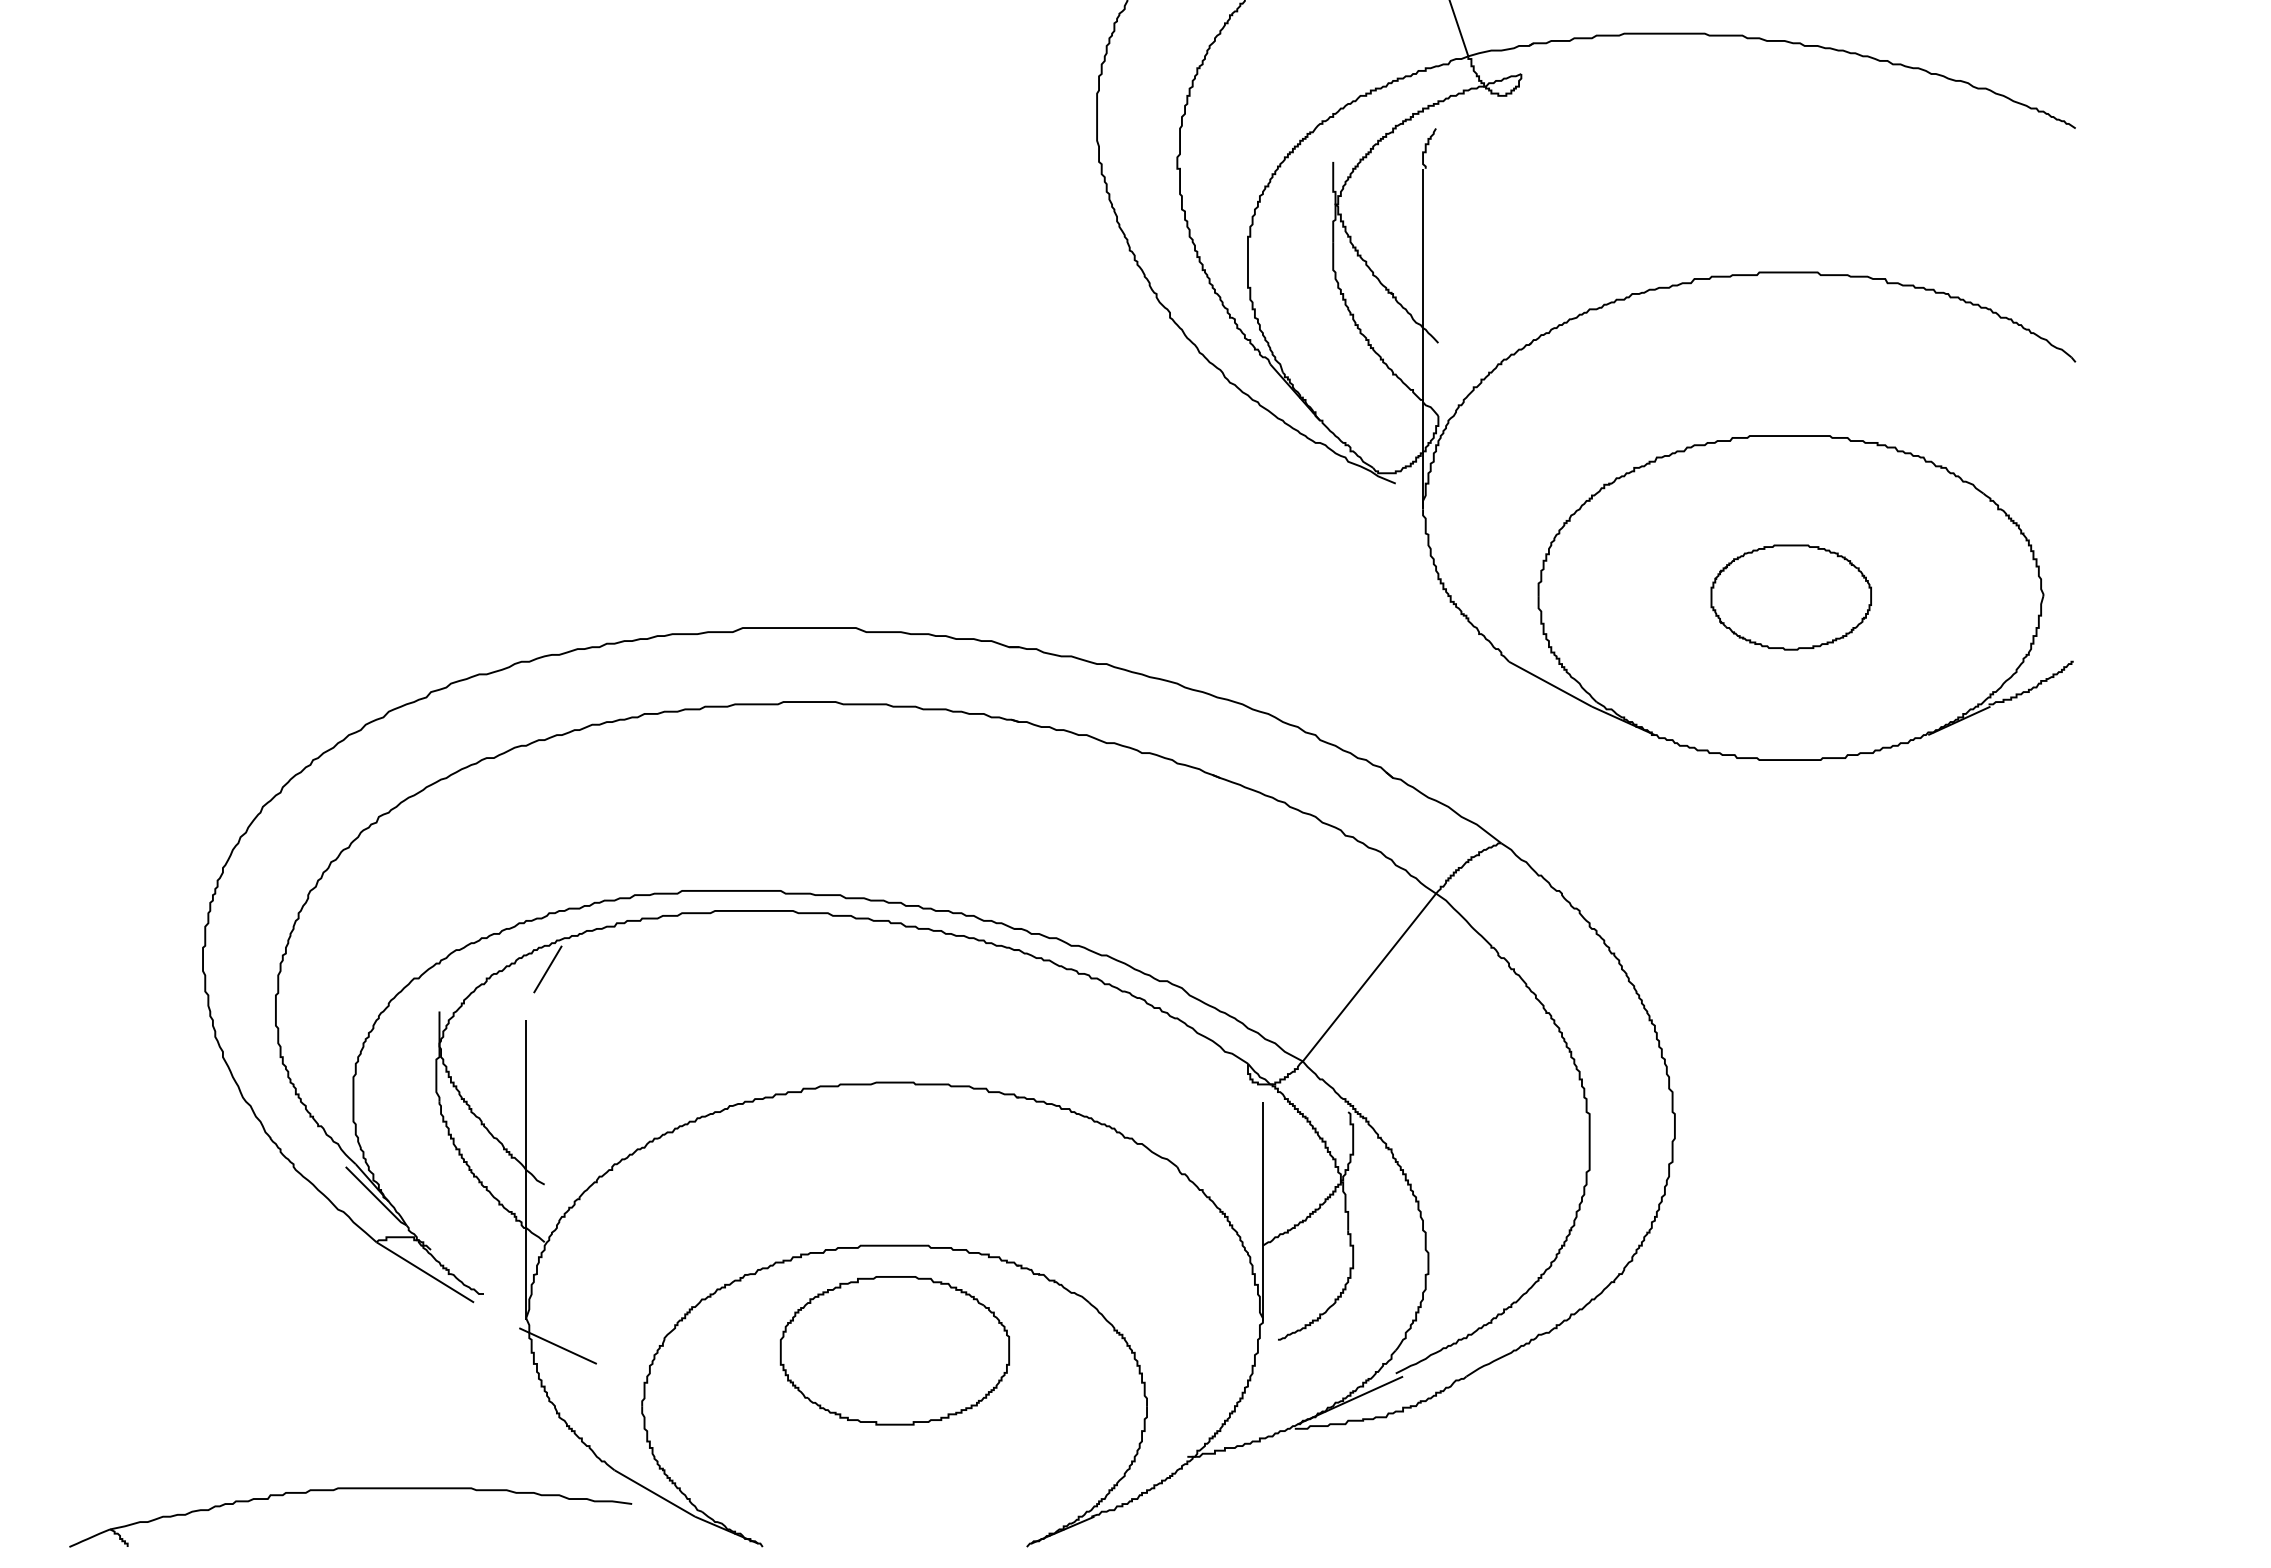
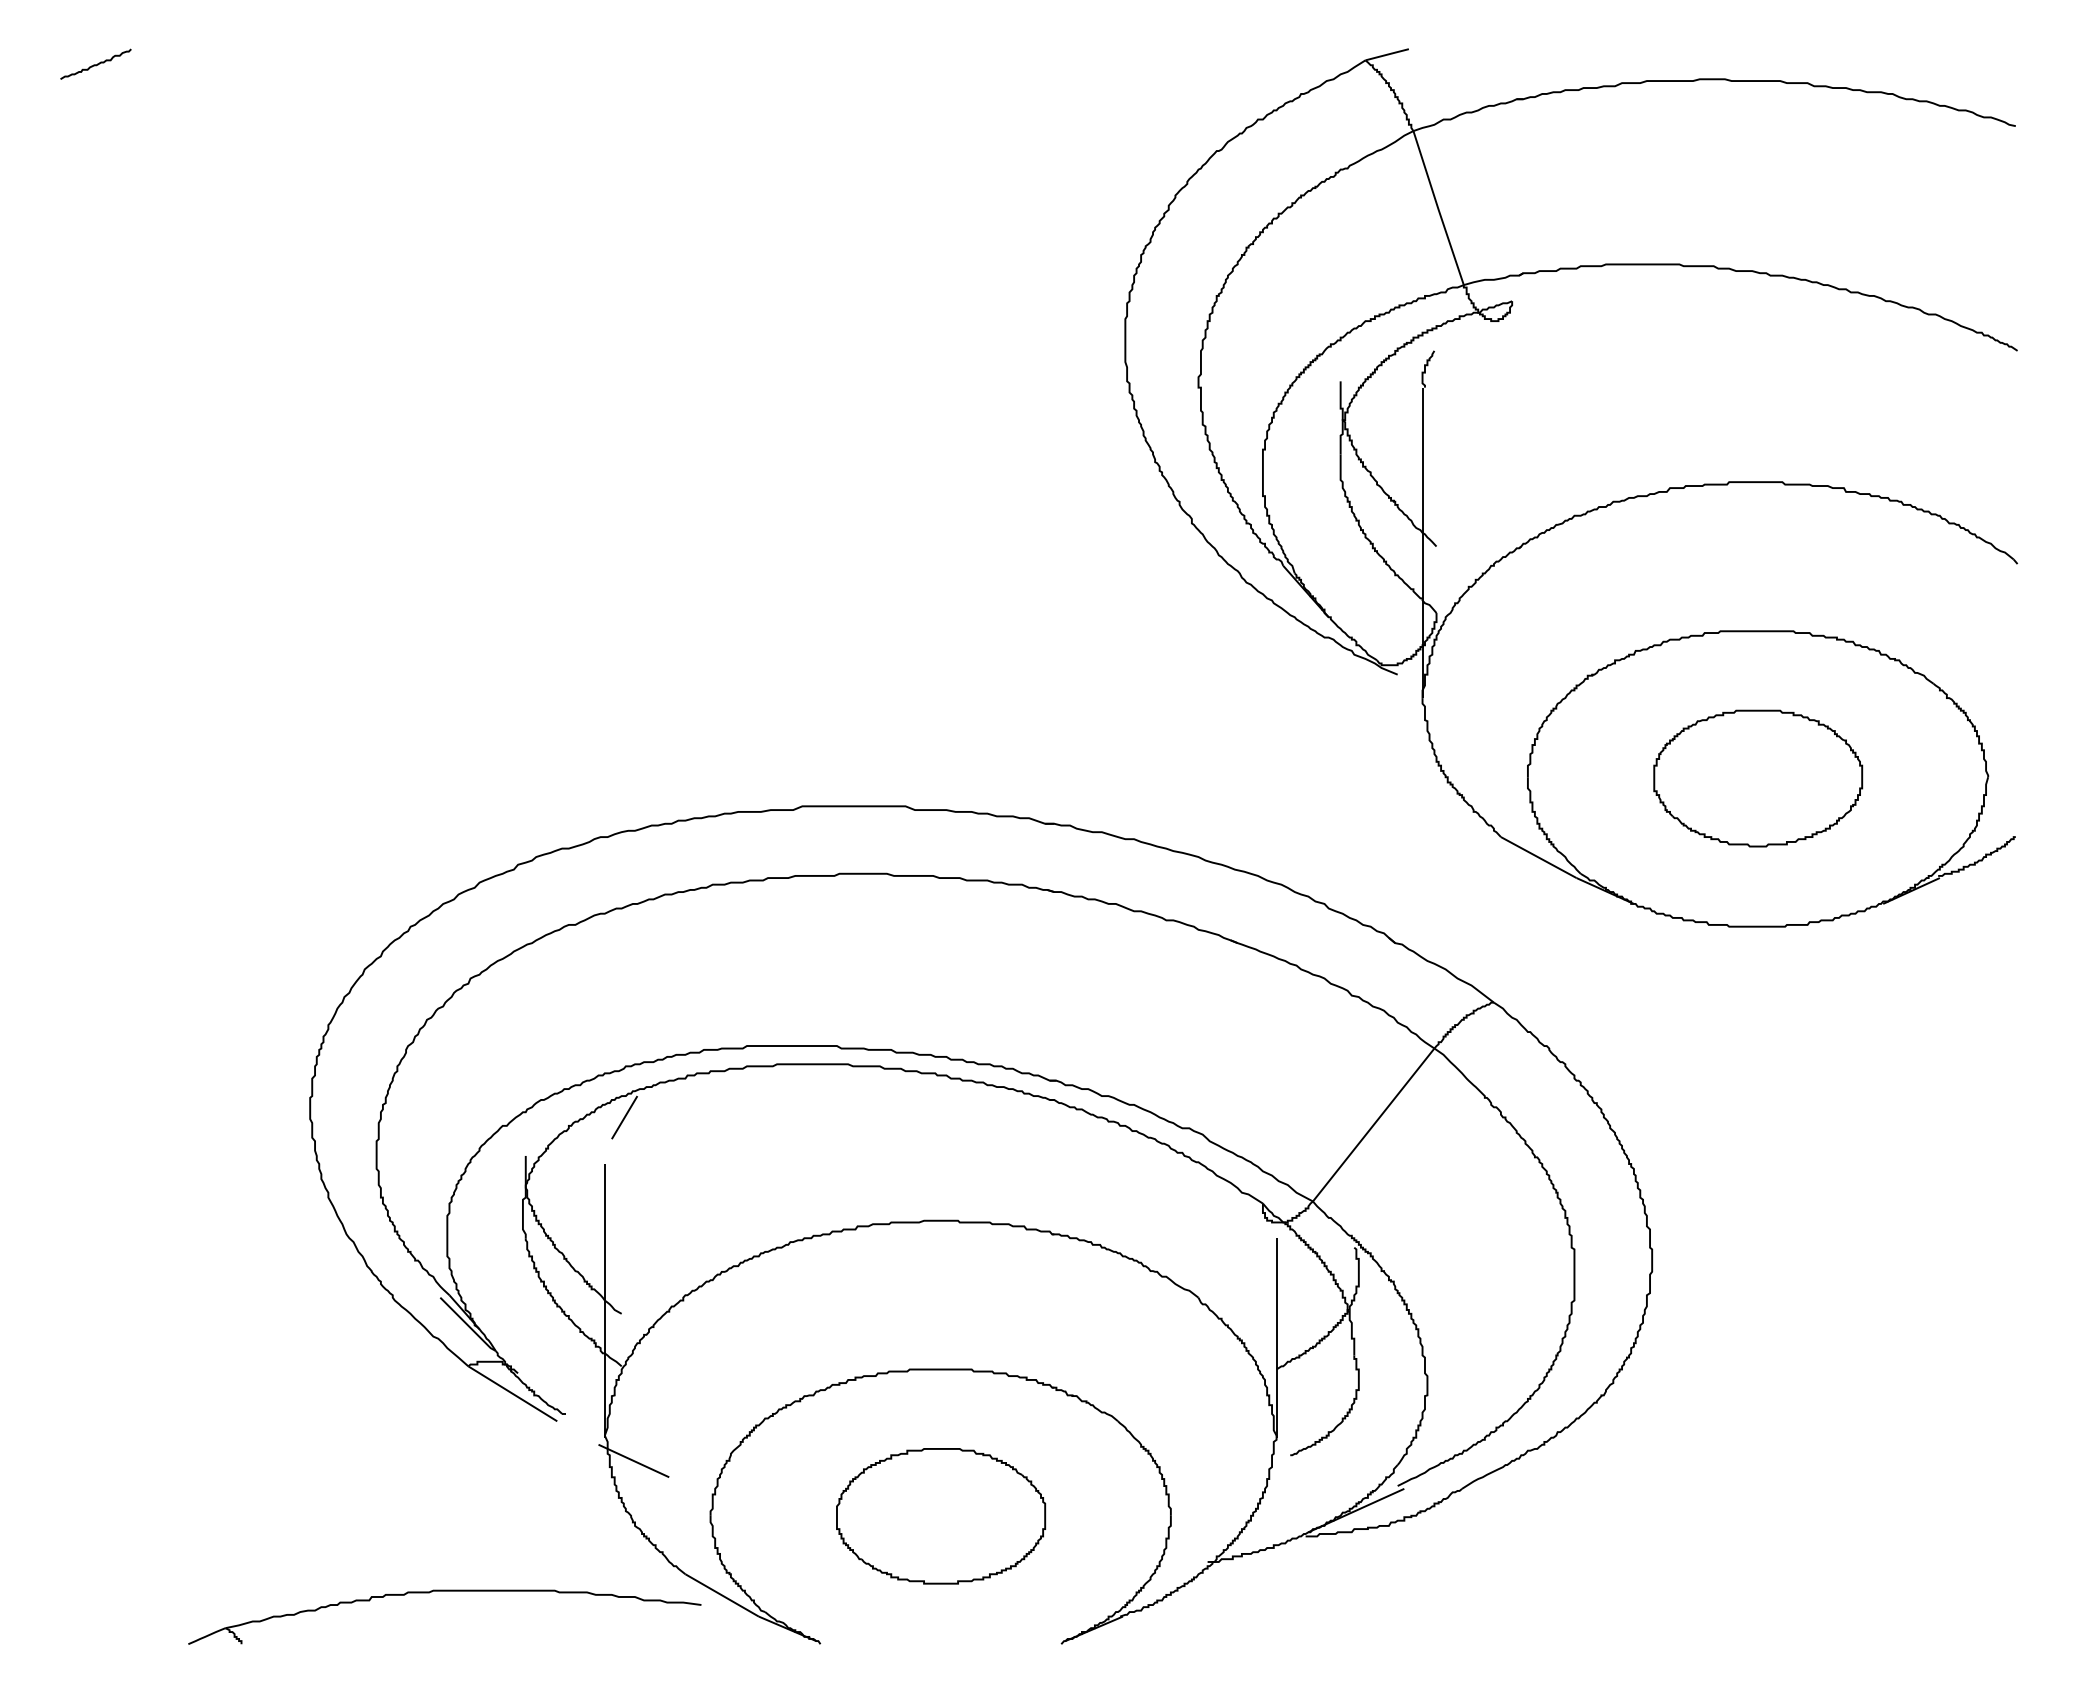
part: (1791, 597) -> (1758, 778), size x1.43
part: (895, 1351) -> (941, 1516), moved

